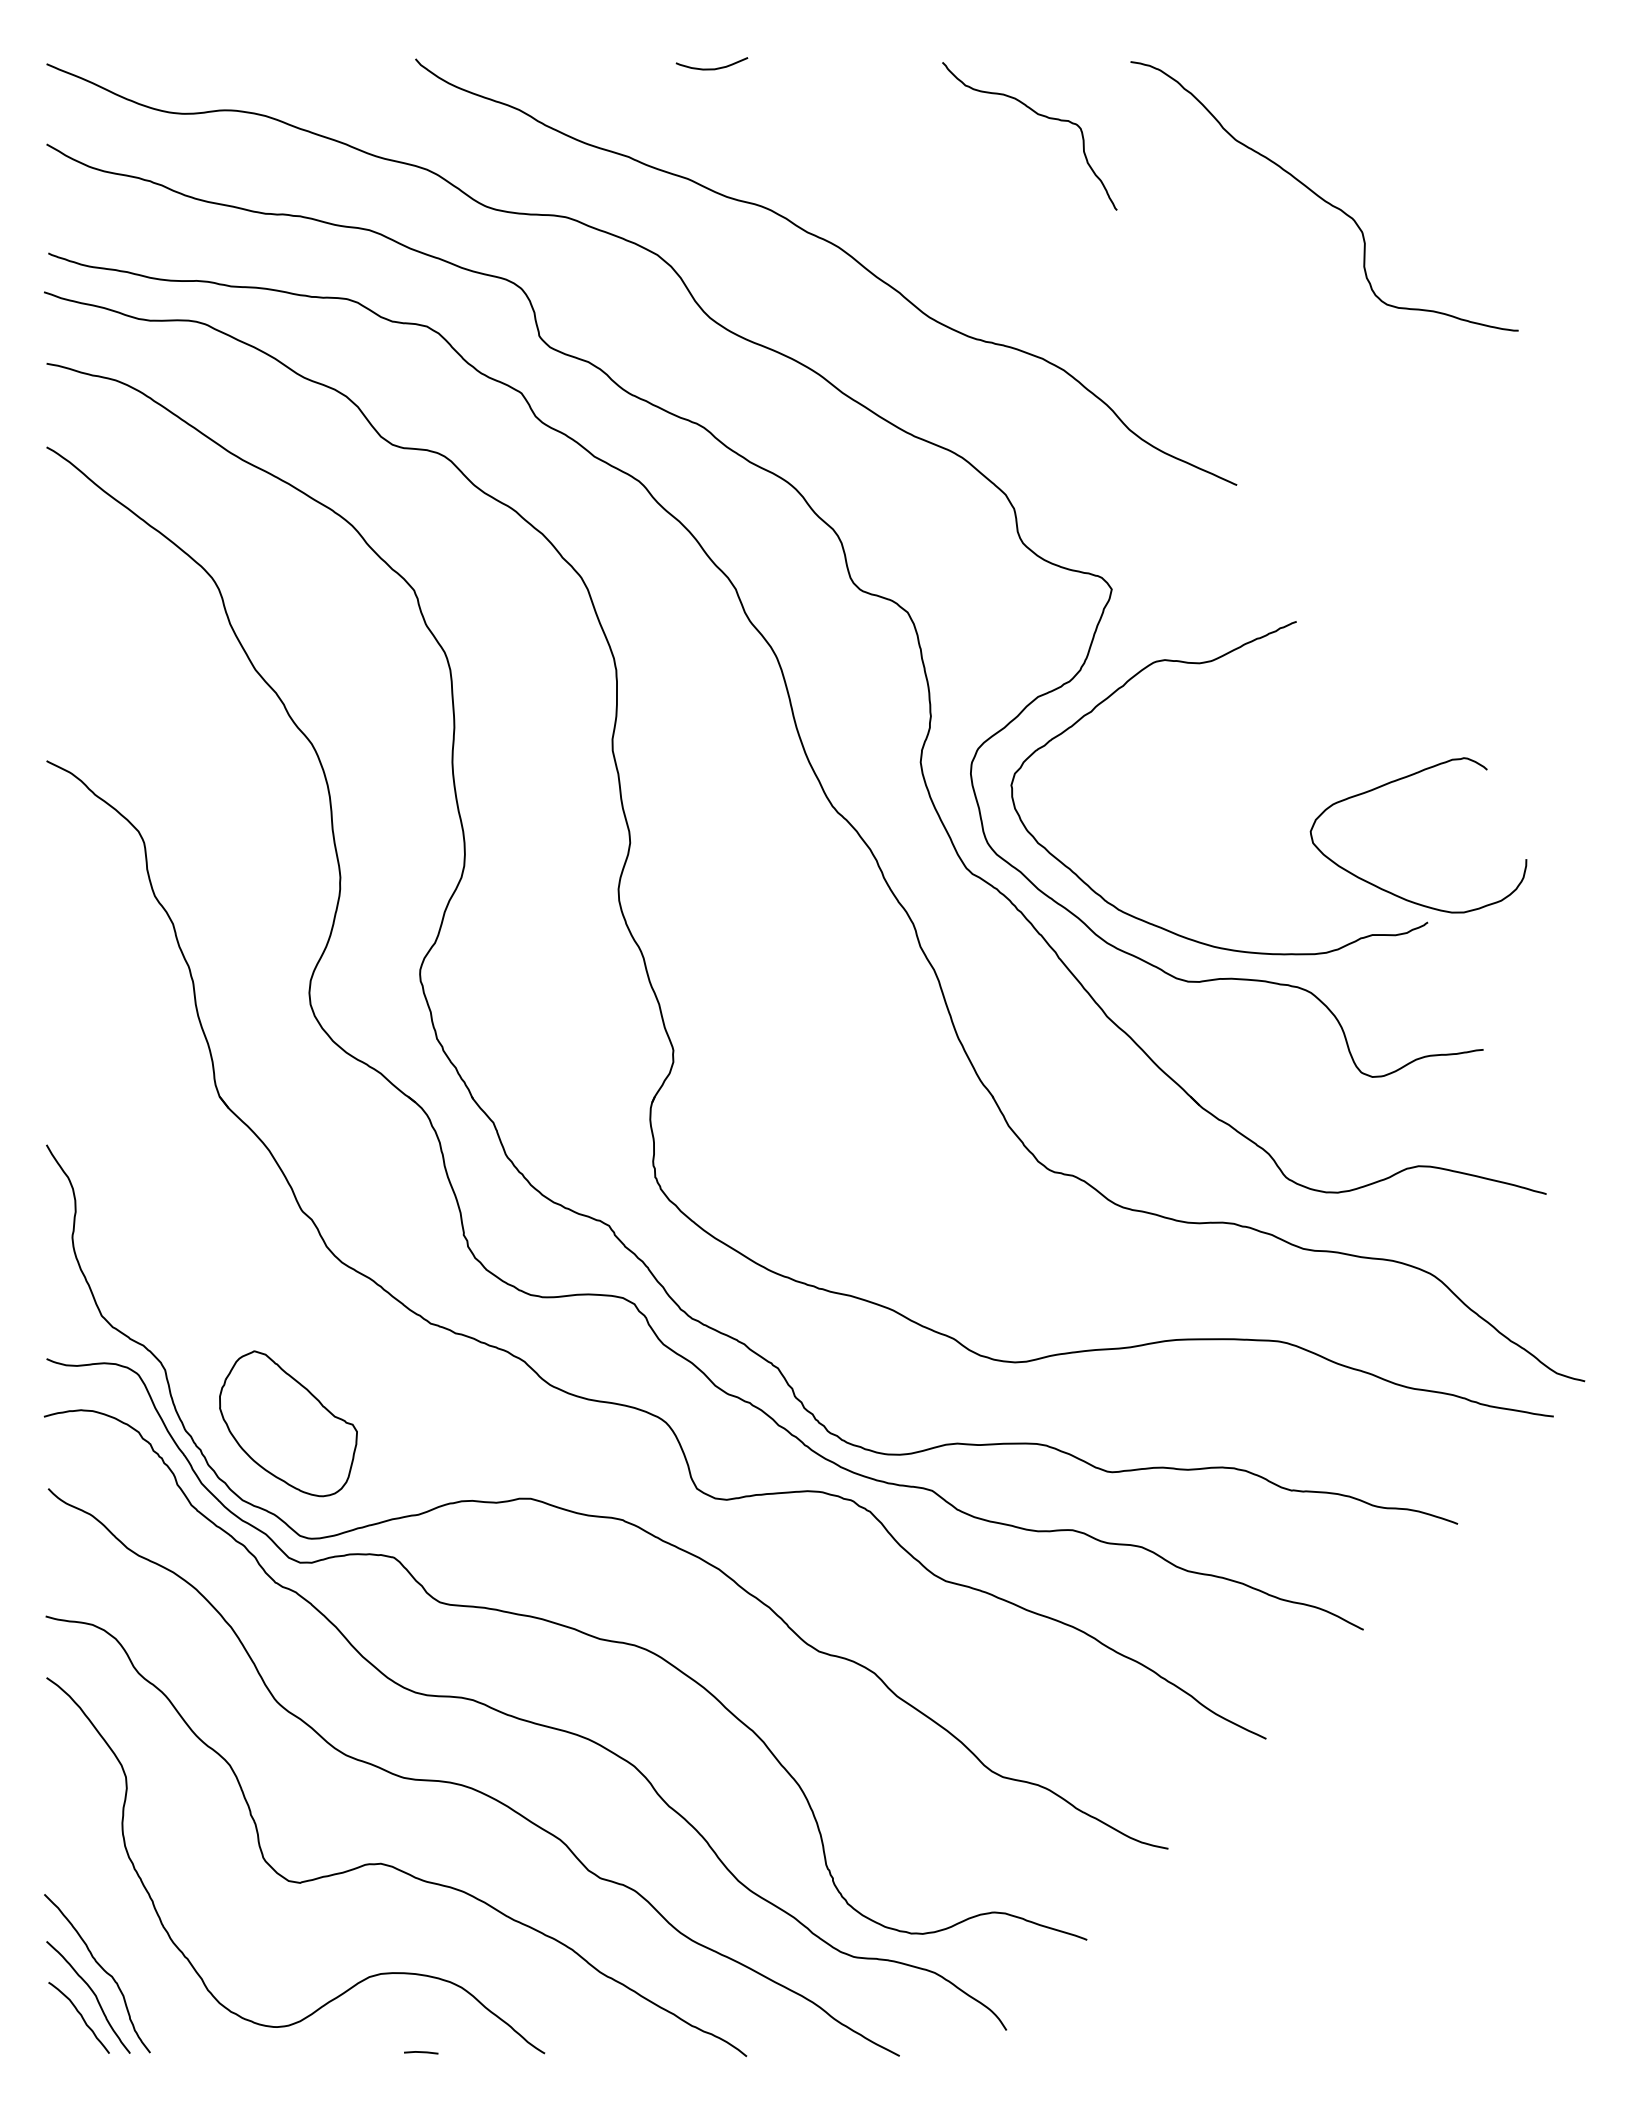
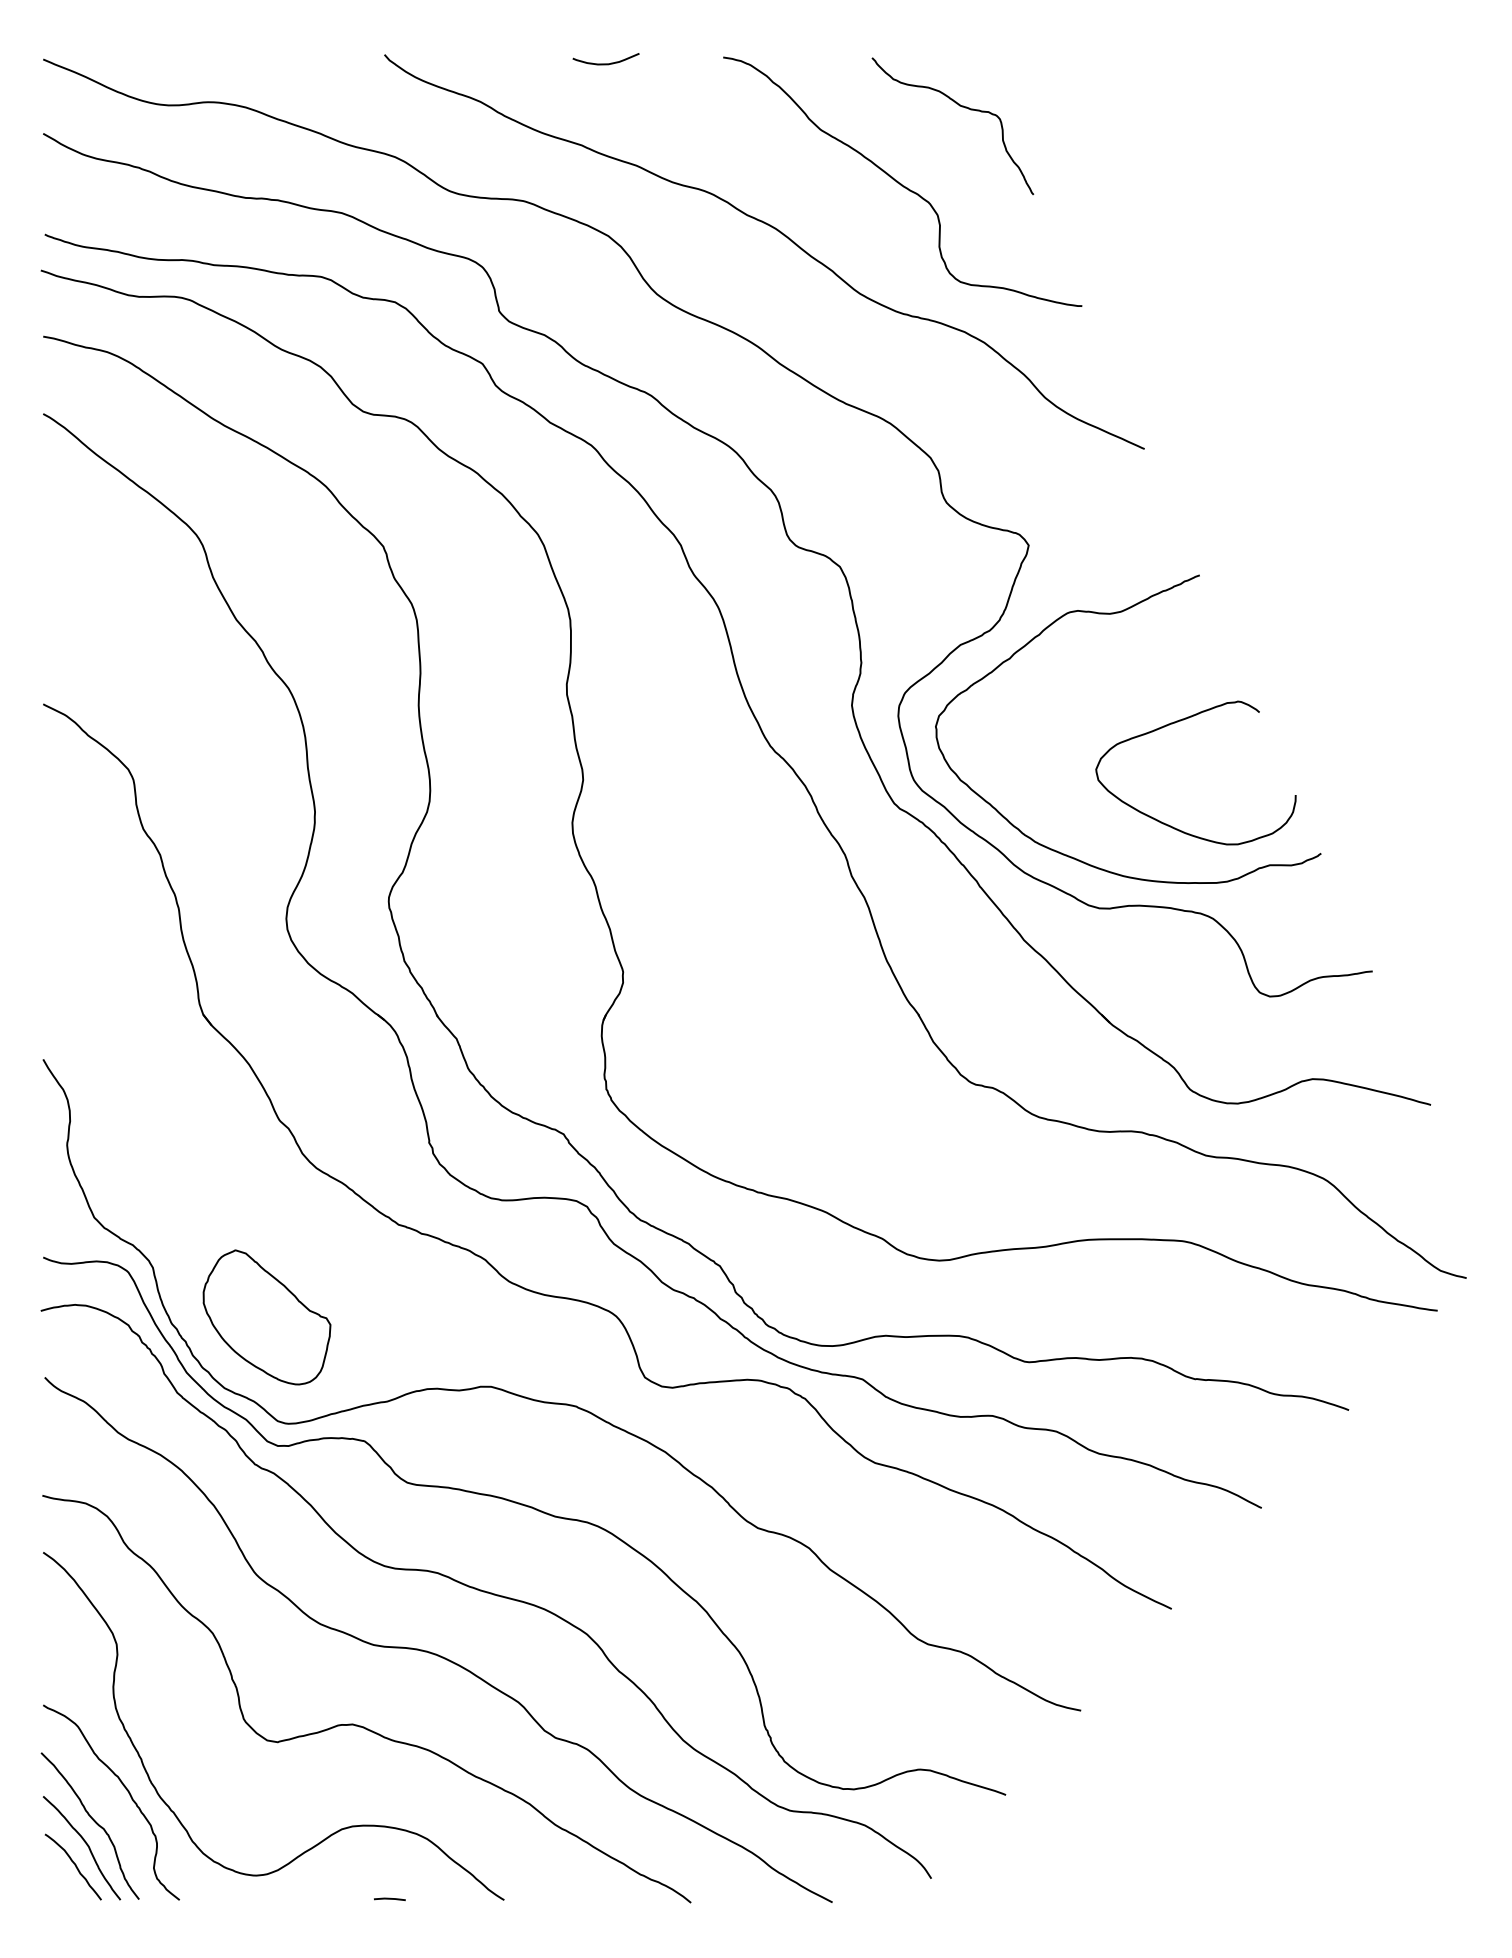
curve: (711, 68) -> (605, 63), moved
curve: (1323, 198) -> (901, 183), moved
curve: (1394, 782) -> (1173, 724), moved
curve: (137, 1936) -> (127, 1791), added

